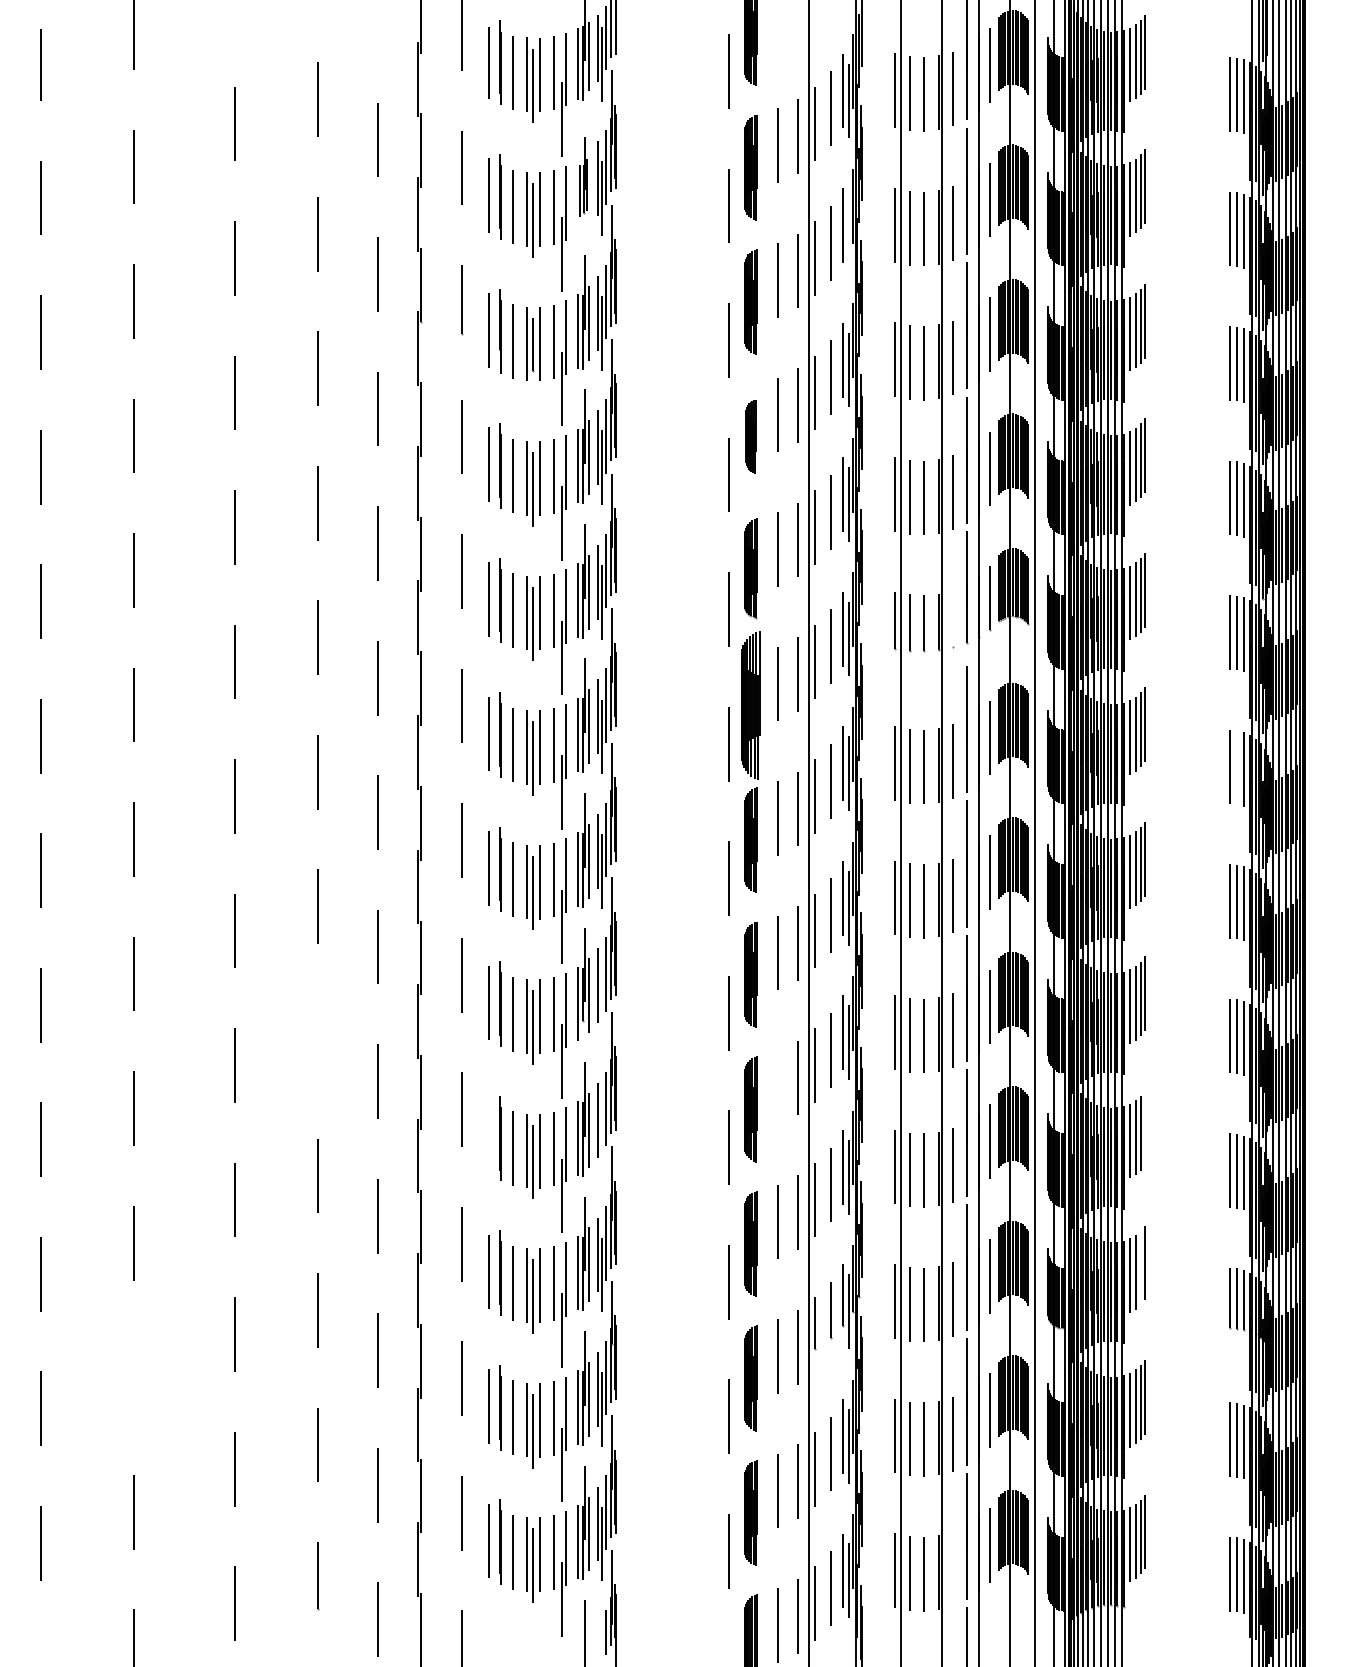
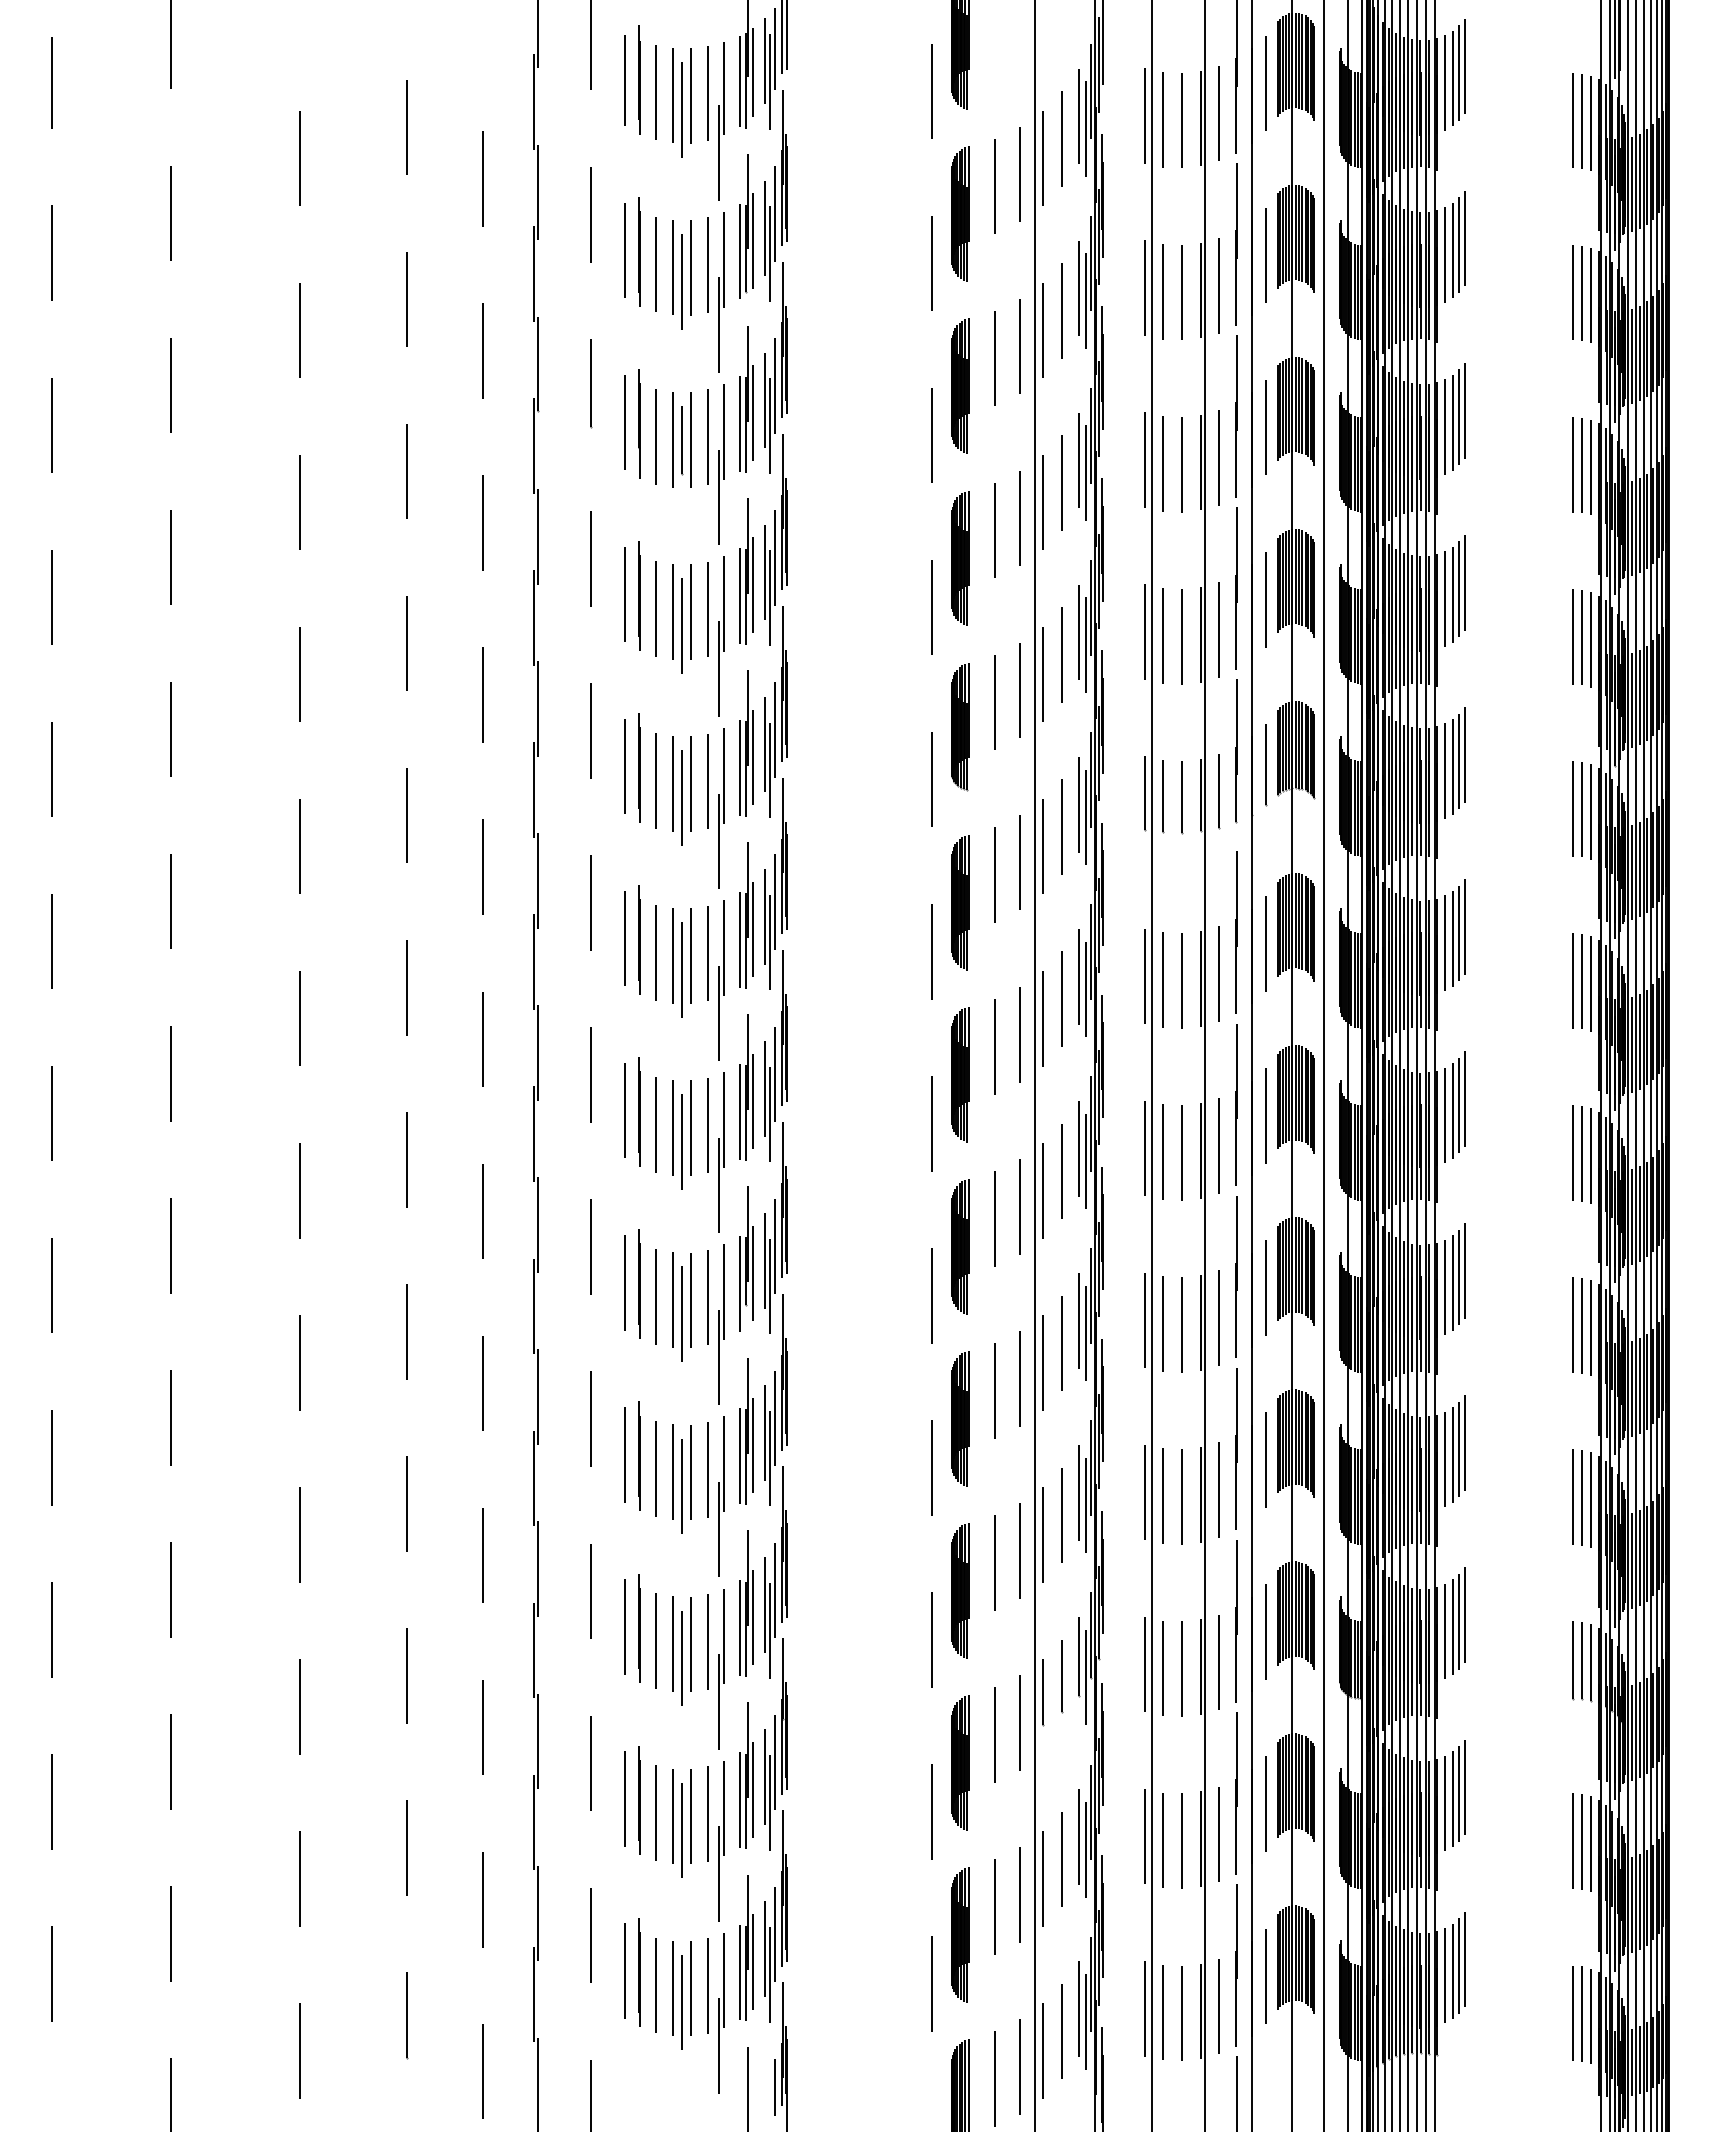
part: (583, 177) -> (746, 226), size x1.43
line: (849, 235) -> (1086, 300), added
part: (751, 436) -> (960, 558), size x1.43
line: (952, 618) -> (1218, 790), added
part: (751, 705) -> (960, 902), size x0.71
line: (1237, 767) -> (1582, 981), added
line: (601, 1005) -> (769, 1286), added
line: (317, 1041) -> (406, 1331), added
line: (778, 1087) -> (995, 1390), added
line: (1145, 1127) -> (1464, 1442), added
line: (489, 1137) -> (625, 1454), added
line: (601, 1140) -> (769, 1458), added
line: (1141, 1267) -> (1459, 1621), added
line: (134, 1377) -> (171, 1761), added
line: (952, 1568) -> (1218, 2006), added

